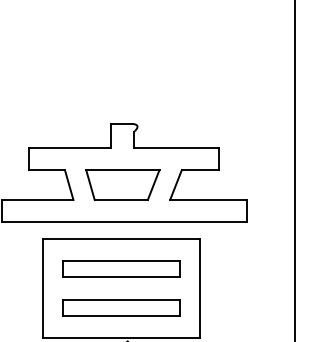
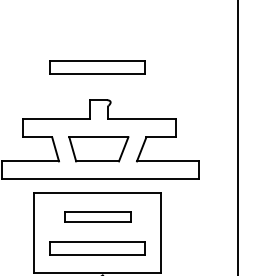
part: (121, 83) -> (97, 67), added
part: (121, 268) -> (97, 216), size x0.7

